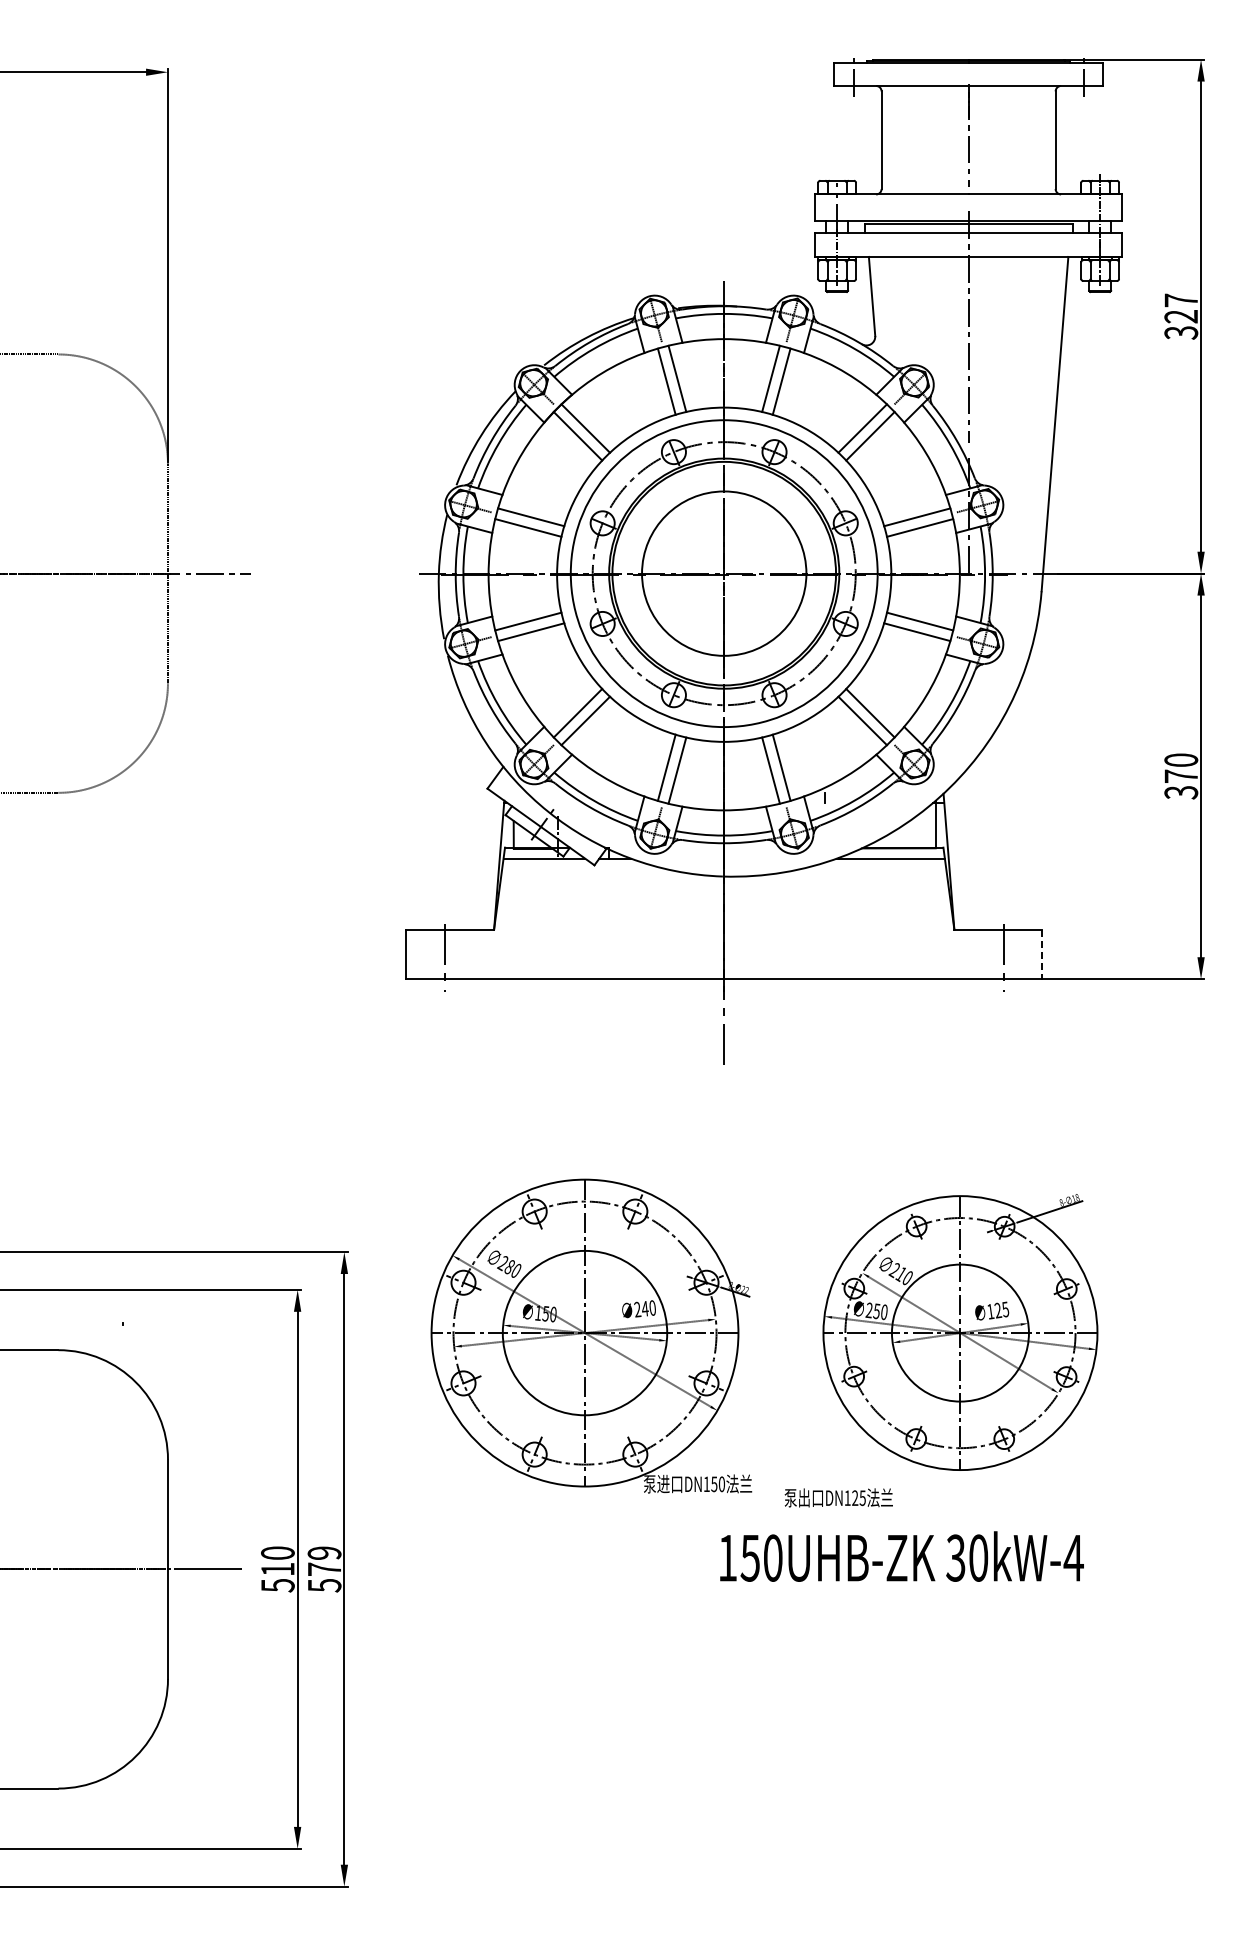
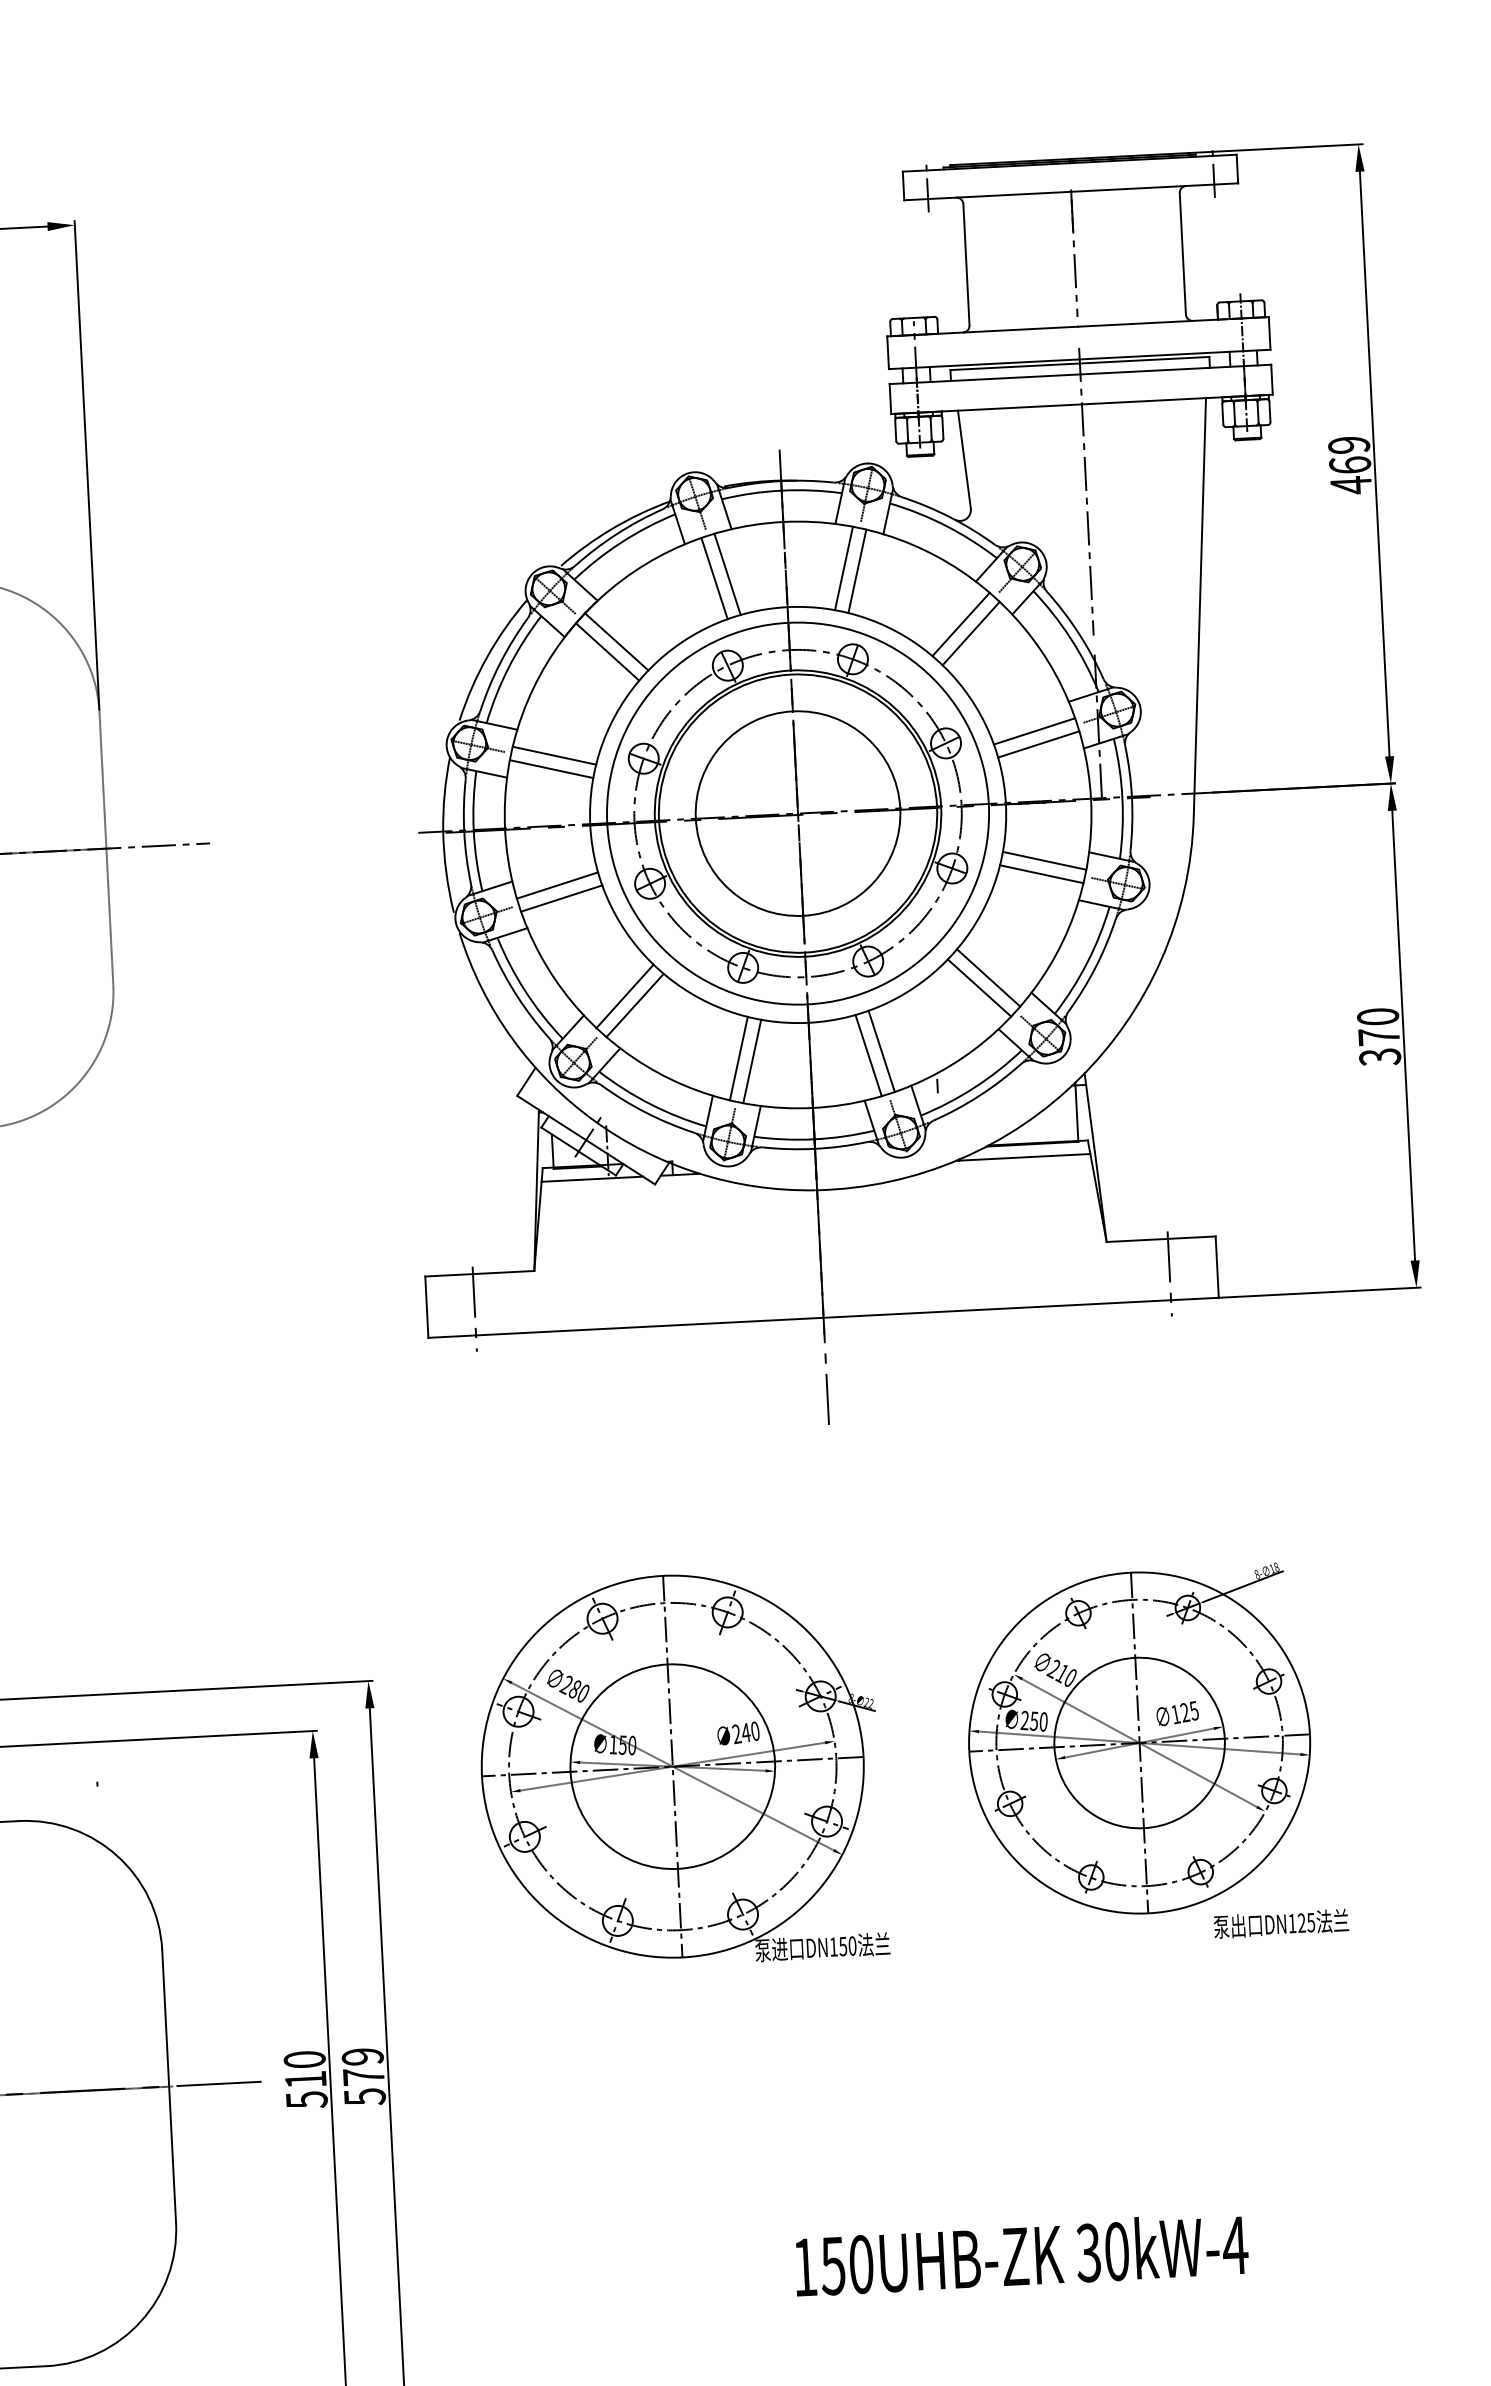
text: (1181, 316) -> (1350, 465), 327 -> 469
line: (1042, 954) -> (1217, 1267), dashed -> solid
text: (838, 1497) -> (1280, 1923), moved
text: (901, 1556) -> (1020, 2254), moved

